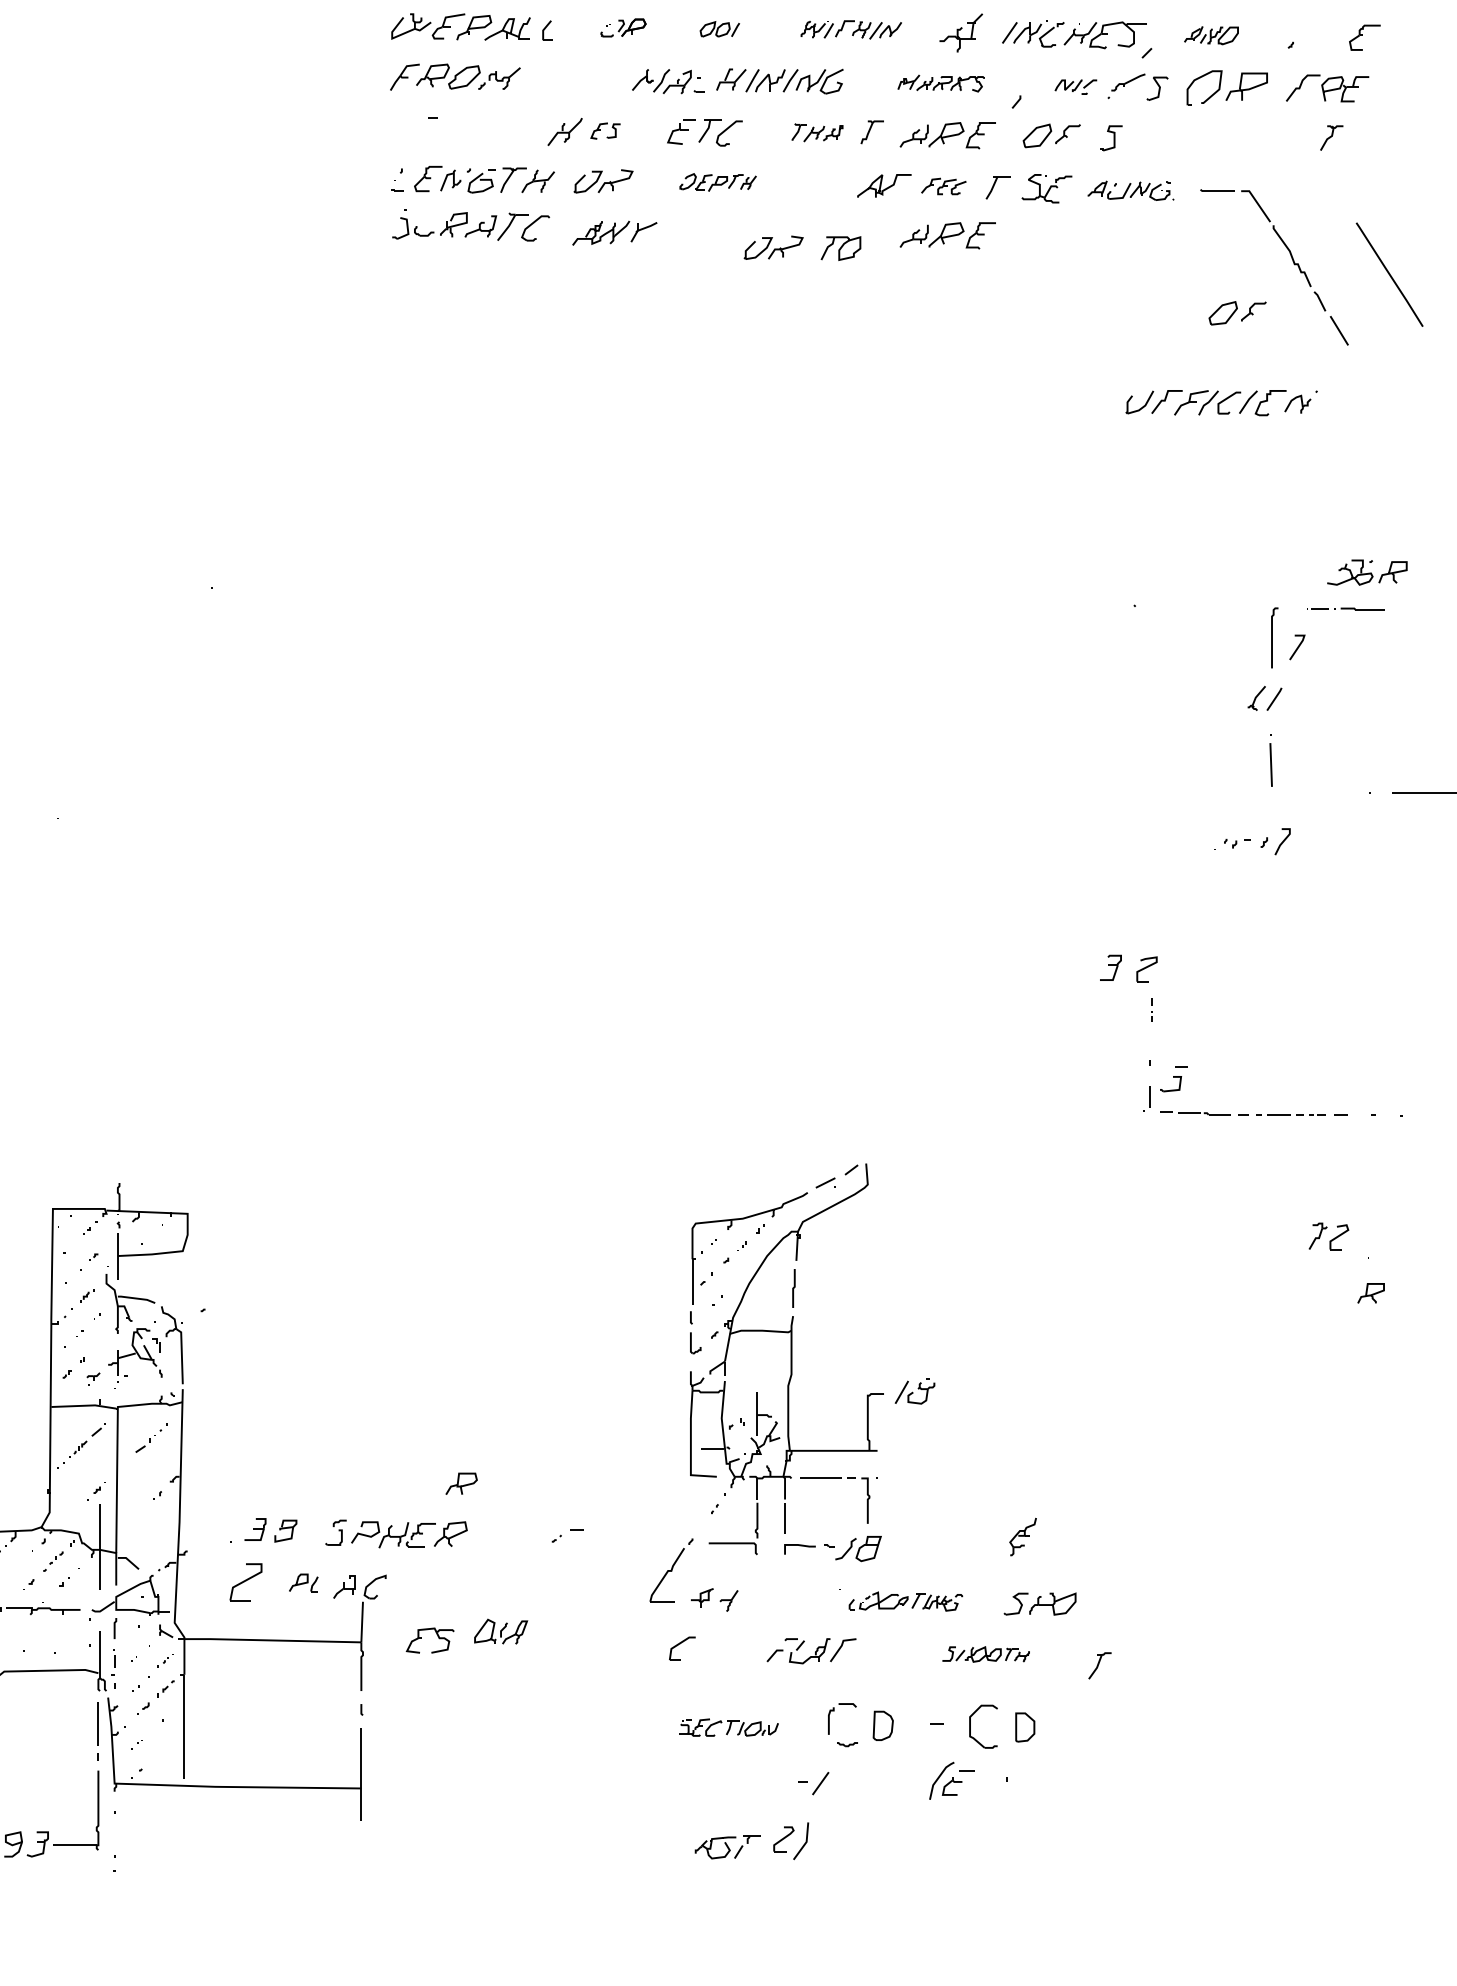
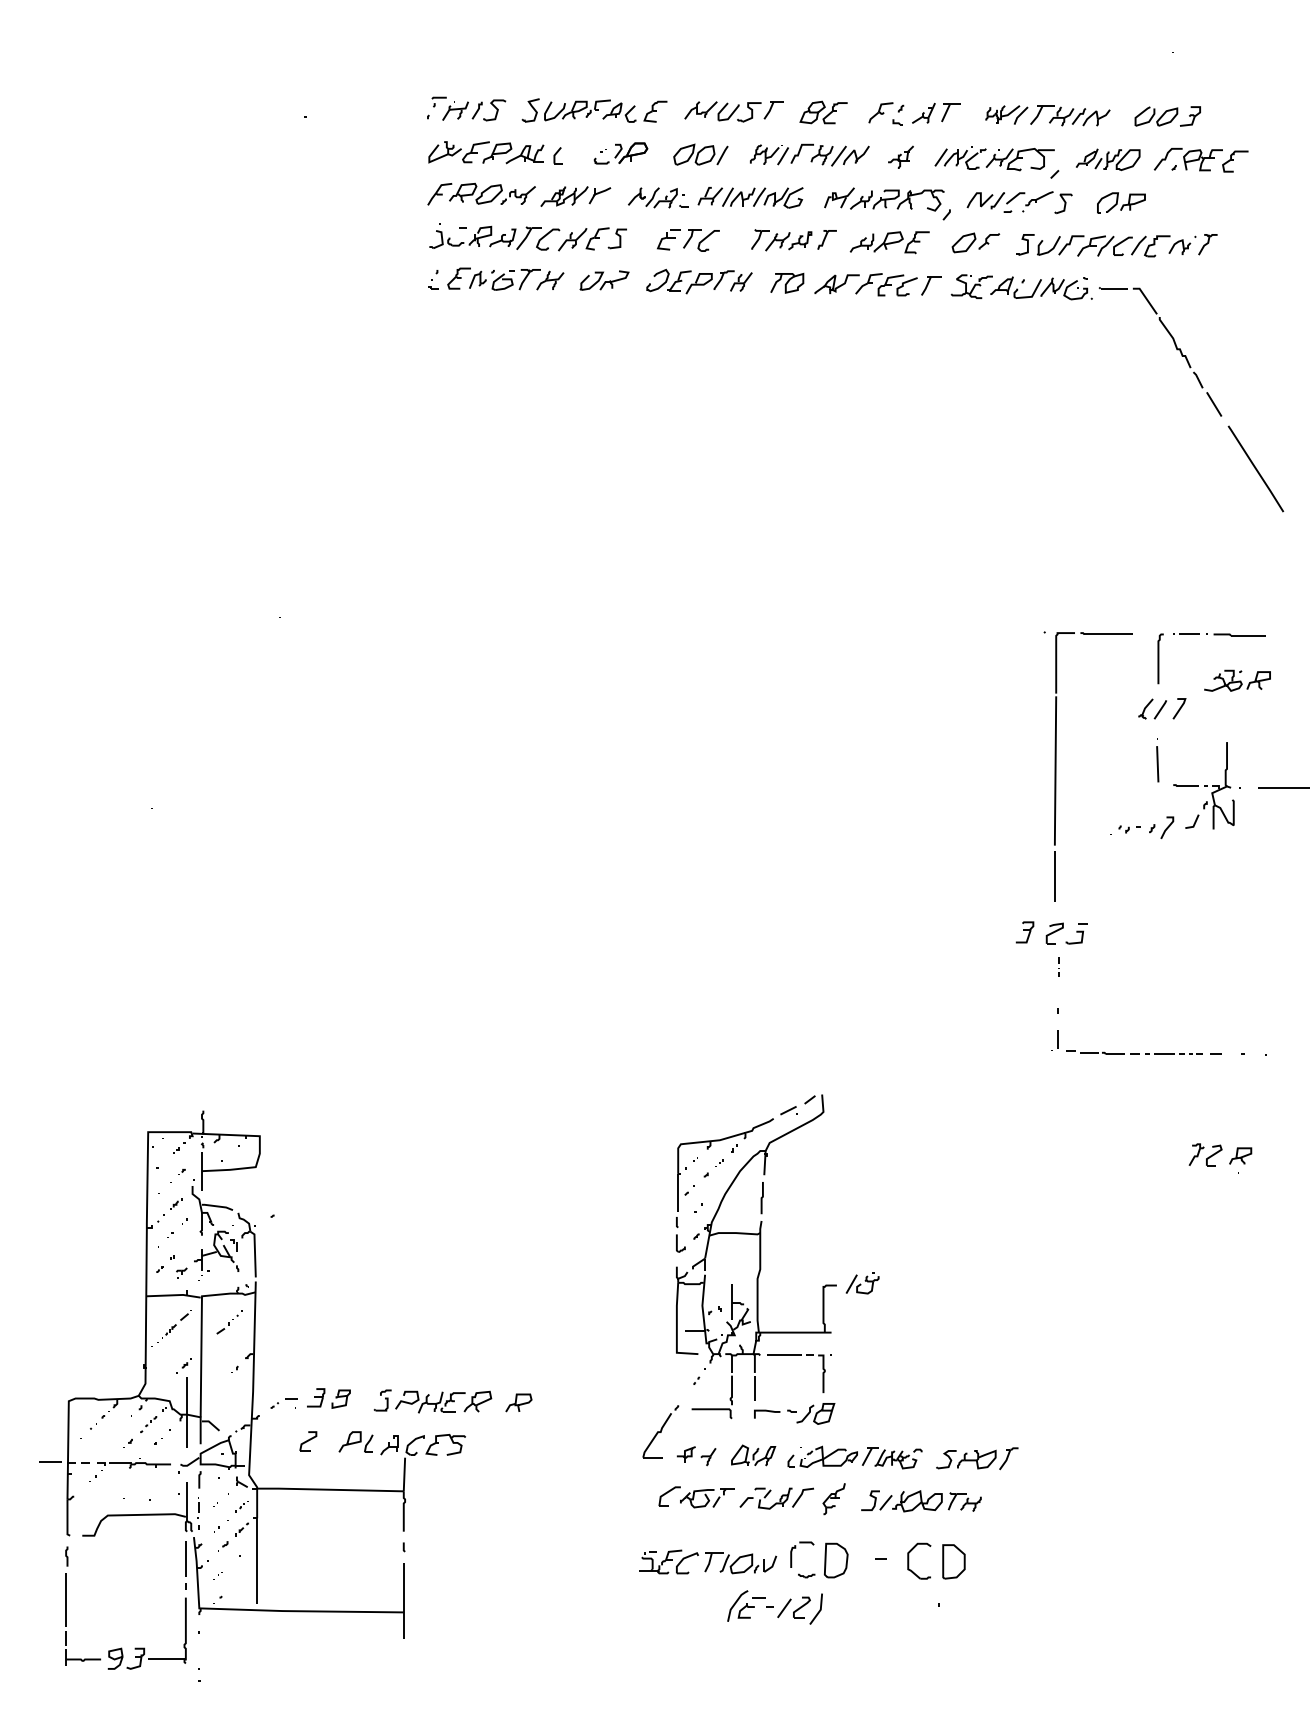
part: (622, 28) -> (620, 153), size x1.43
part: (719, 29) -> (700, 154), size x1.67
part: (850, 29) -> (809, 154), size x1.43
part: (960, 31) -> (900, 156), size x0.71
part: (1211, 35) -> (1108, 159), size x1.43
part: (941, 83) -> (884, 199), size x1.67
part: (1075, 87) -> (995, 202), size x1.67
part: (1227, 87) -> (1121, 202), size x0.71
part: (1326, 88) -> (1187, 159), moved
part: (604, 130) -> (605, 238), size x1.67
part: (817, 132) -> (781, 240), size x1.43
part: (718, 182) -> (699, 281), size x1.67
part: (943, 186) -> (886, 284), size x1.67
part: (1130, 190) -> (1041, 288), size x1.43
part: (470, 224) -> (494, 236), moved
part: (614, 233) -> (575, 196), moved
part: (947, 235) -> (889, 325), removed
part: (773, 247) -> (745, 335), removed
part: (841, 248) -> (787, 283), moved
line: (1389, 274) -> (1255, 468), moved
part: (1237, 312) -> (1129, 389), removed
part: (1221, 403) -> (1116, 246), moved
part: (1367, 572) -> (1237, 680), moved
part: (1345, 608) -> (1219, 634), size x1.43
line: (1297, 647) -> (1179, 708), moved
part: (1148, 767) -> (1056, 766), added
part: (1326, 790) -> (1203, 785), added
part: (1173, 1079) -> (1076, 933), moved
part: (1371, 1292) -> (1240, 1155), moved
part: (461, 1483) -> (518, 1402), moved
part: (567, 1536) -> (283, 1403), moved
part: (1022, 1537) -> (833, 1499), moved
part: (246, 1582) -> (308, 1441), size x0.62
part: (303, 1582) -> (355, 1441), size x1.43
part: (905, 1601) -> (854, 1457), size x1.43
part: (501, 1631) -> (753, 1455), moved
part: (437, 1636) -> (451, 1441), moved
part: (986, 1654) -> (921, 1501), size x1.67
part: (1099, 1665) -> (1008, 1458), moved
part: (883, 1725) -> (836, 1560), size x1.43
part: (729, 1727) -> (708, 1561), size x1.67
part: (1024, 1727) -> (953, 1561), size x1.43
part: (952, 1780) -> (746, 1605), moved
part: (790, 1840) -> (807, 1608), moved
part: (727, 1847) -> (707, 1498), moved

